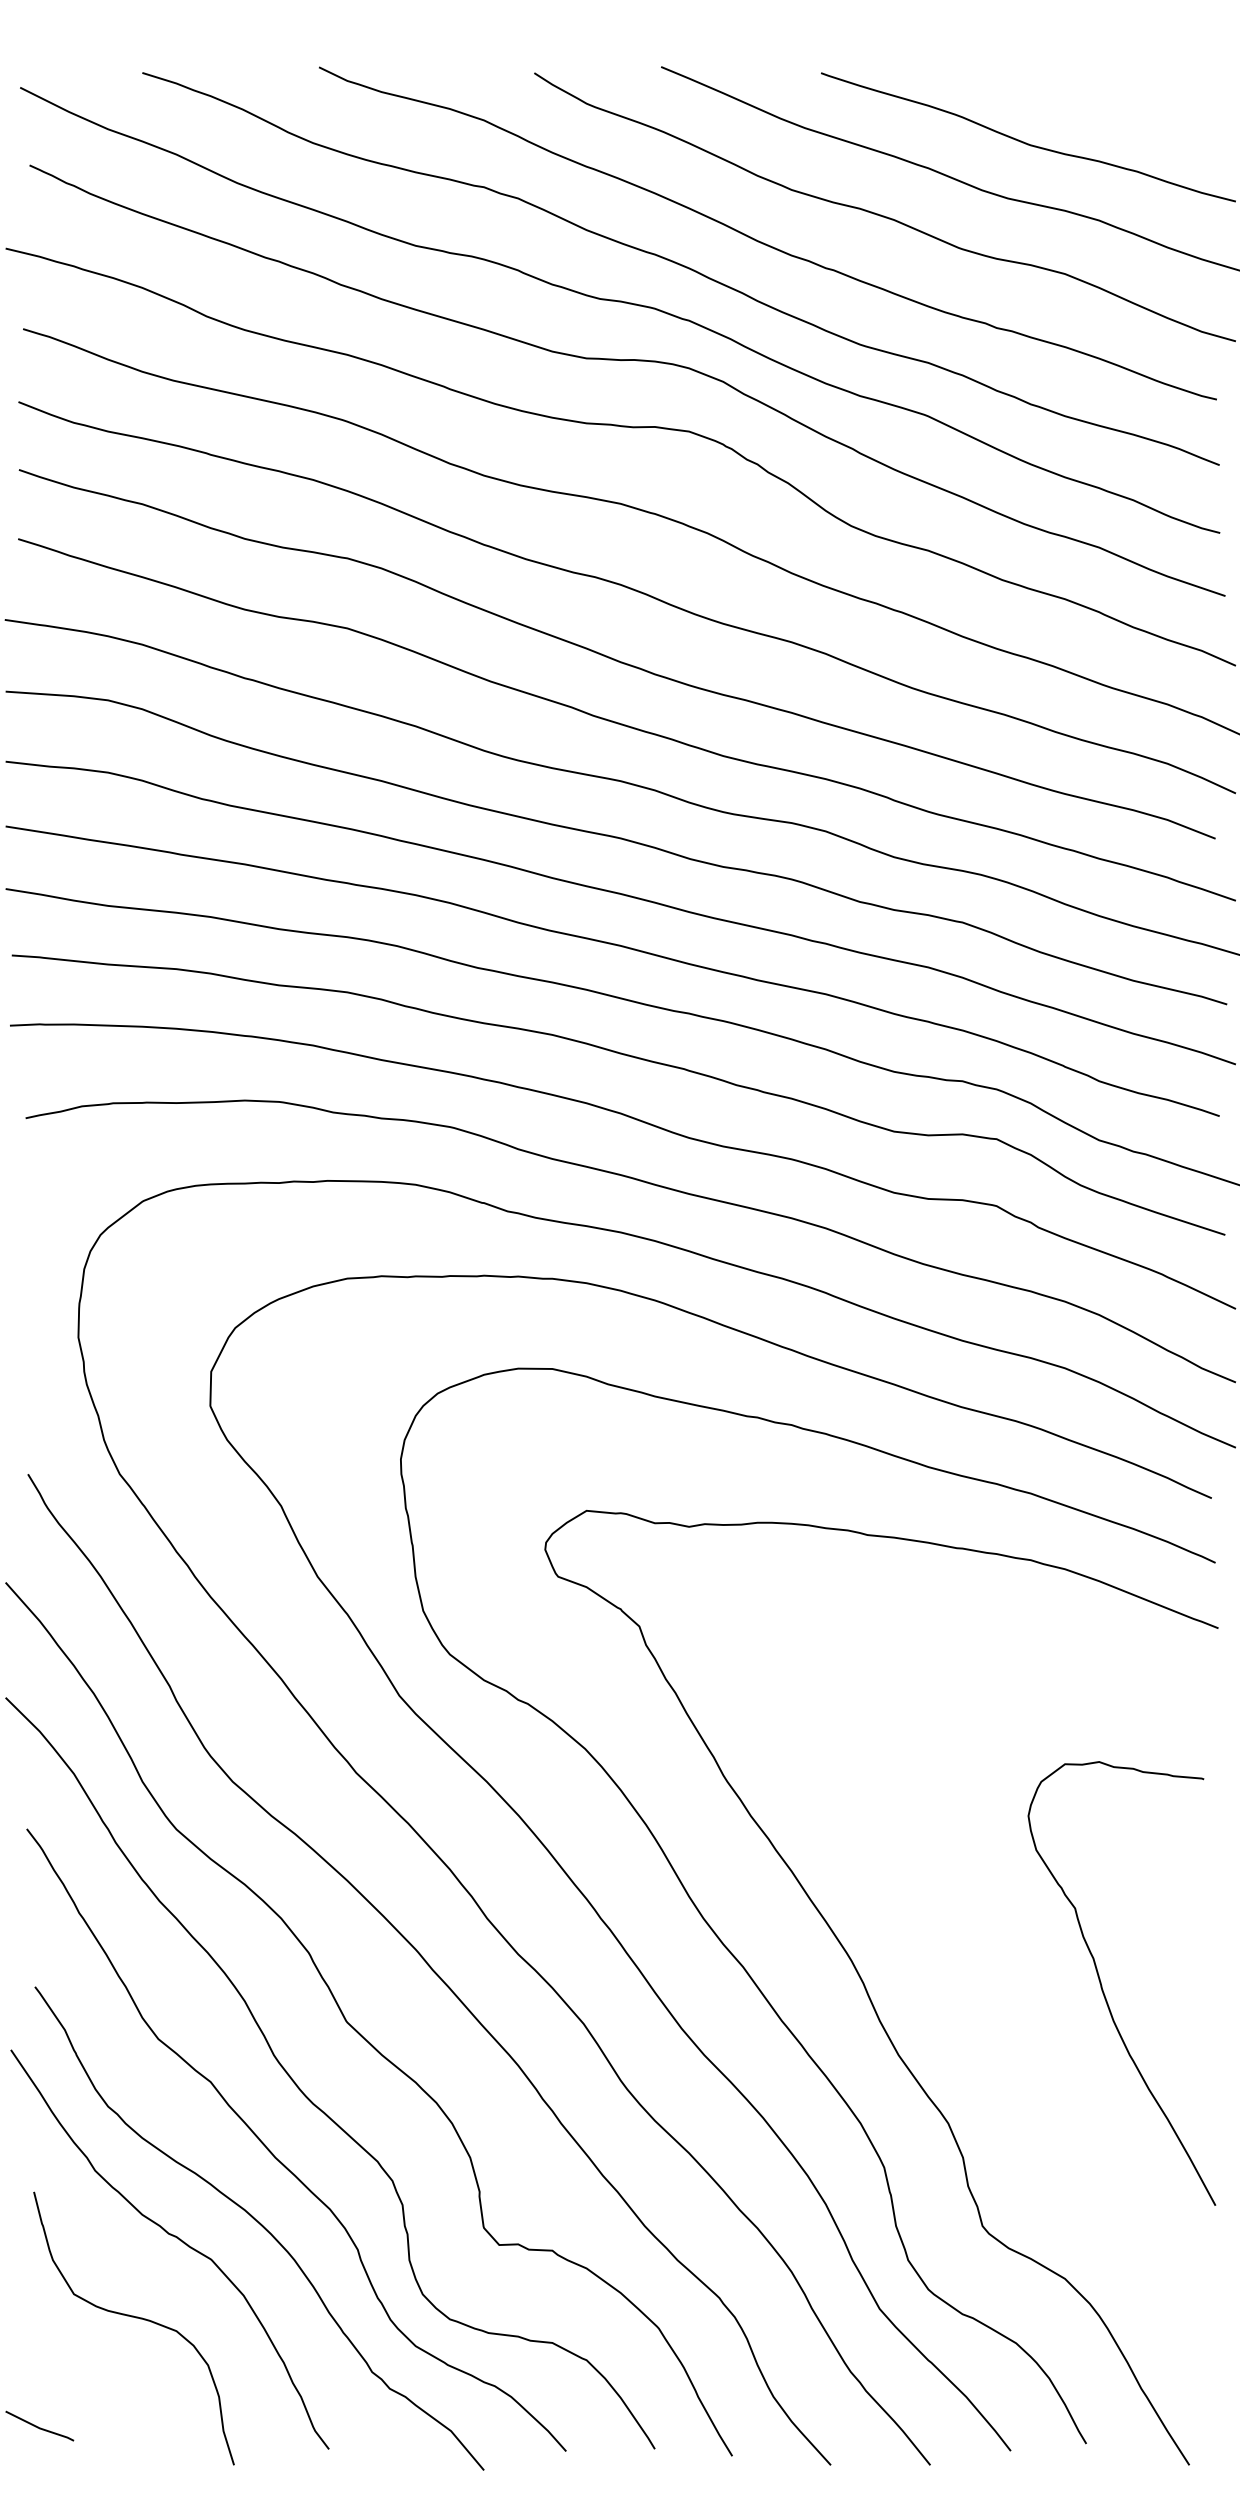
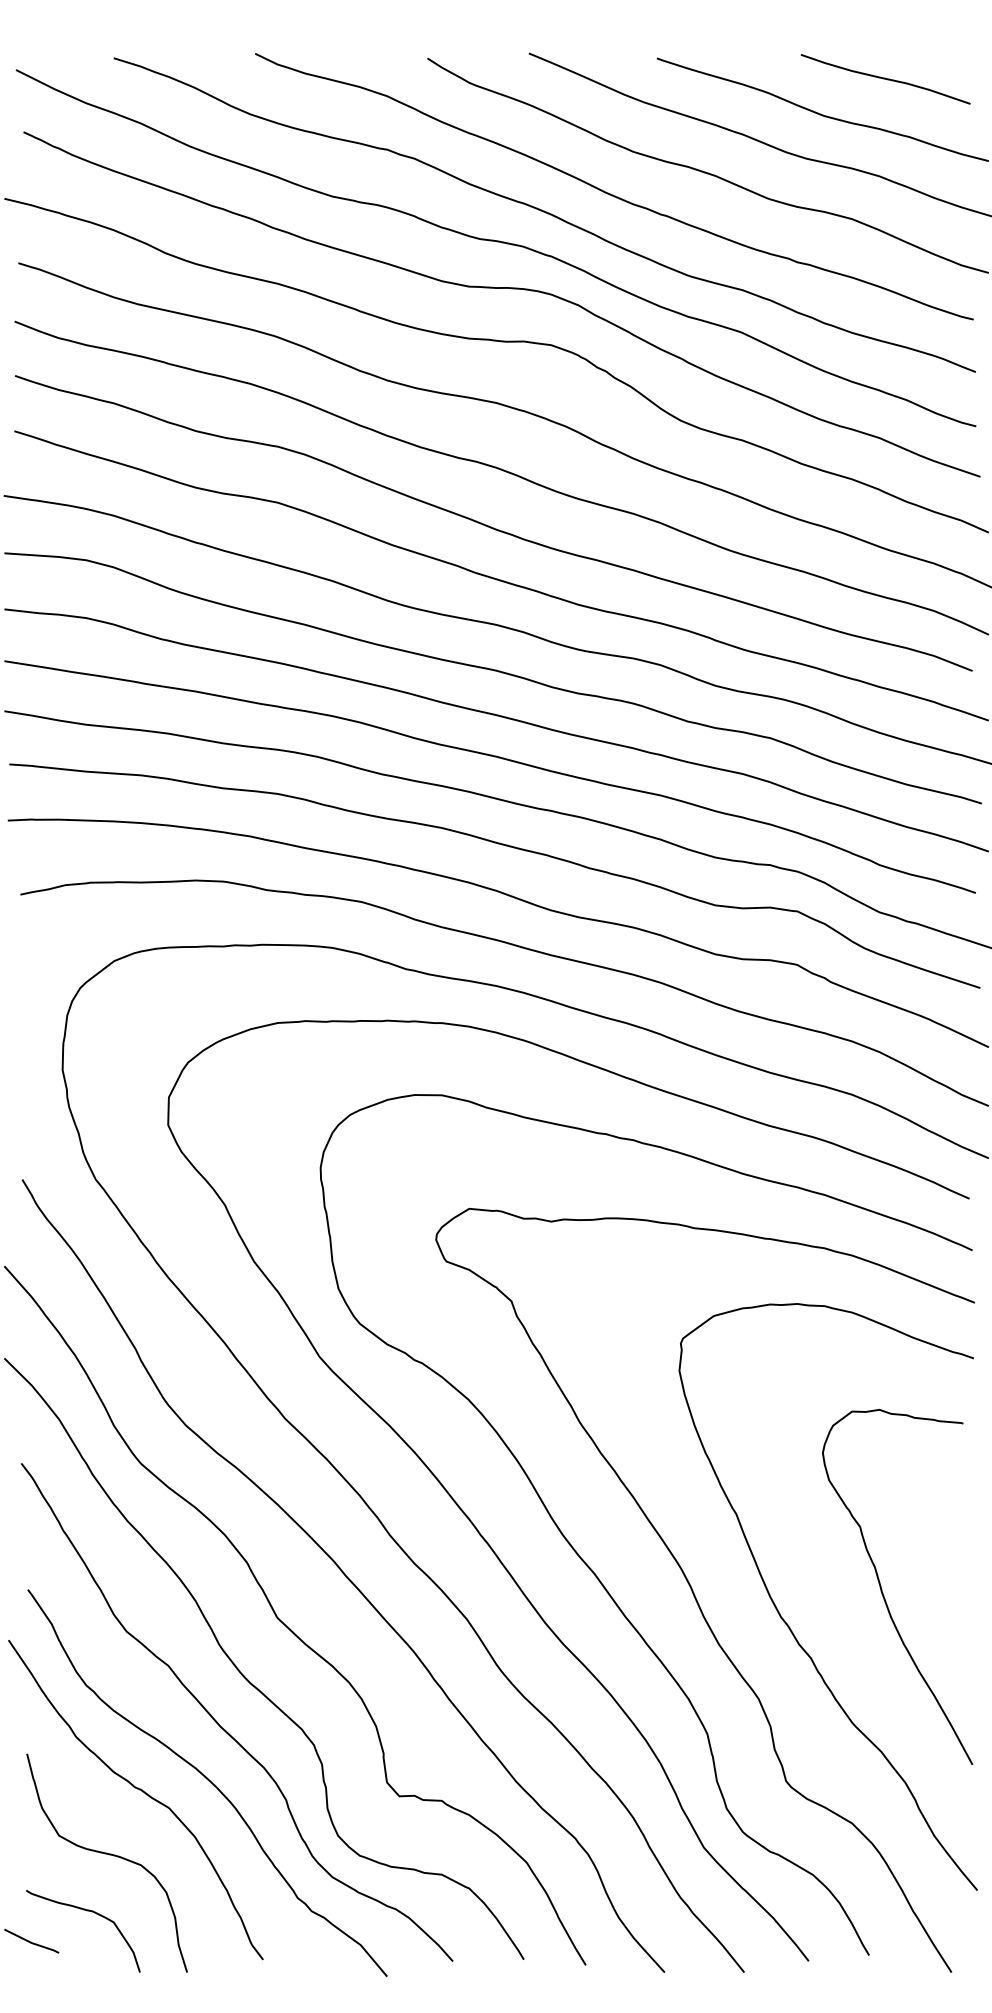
curve: (1107, 99) -> (886, 79), added
curve: (984, 2029) -> (787, 1623), added
curve: (108, 2388) -> (86, 1911), added

